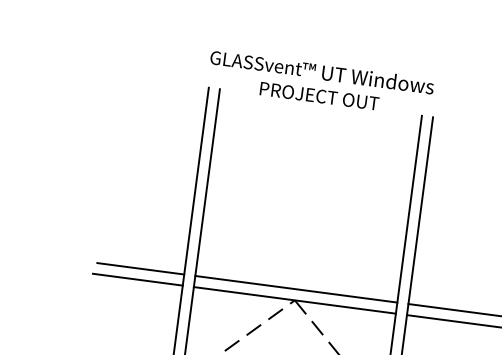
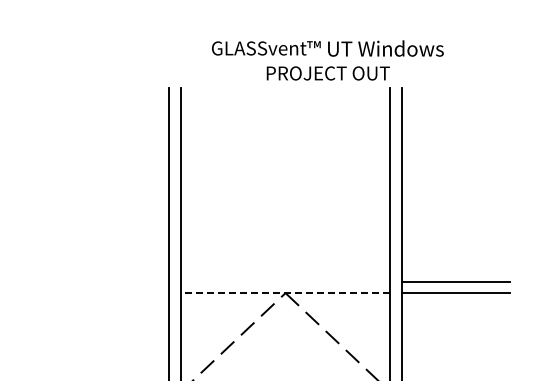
text: (320, 83) -> (327, 60), moved
line: (140, 268) -> (123, 281), removed
line: (137, 280) -> (122, 293), removed
line: (296, 289) -> (285, 281), removed
line: (294, 300) -> (285, 293), solid -> dashed

